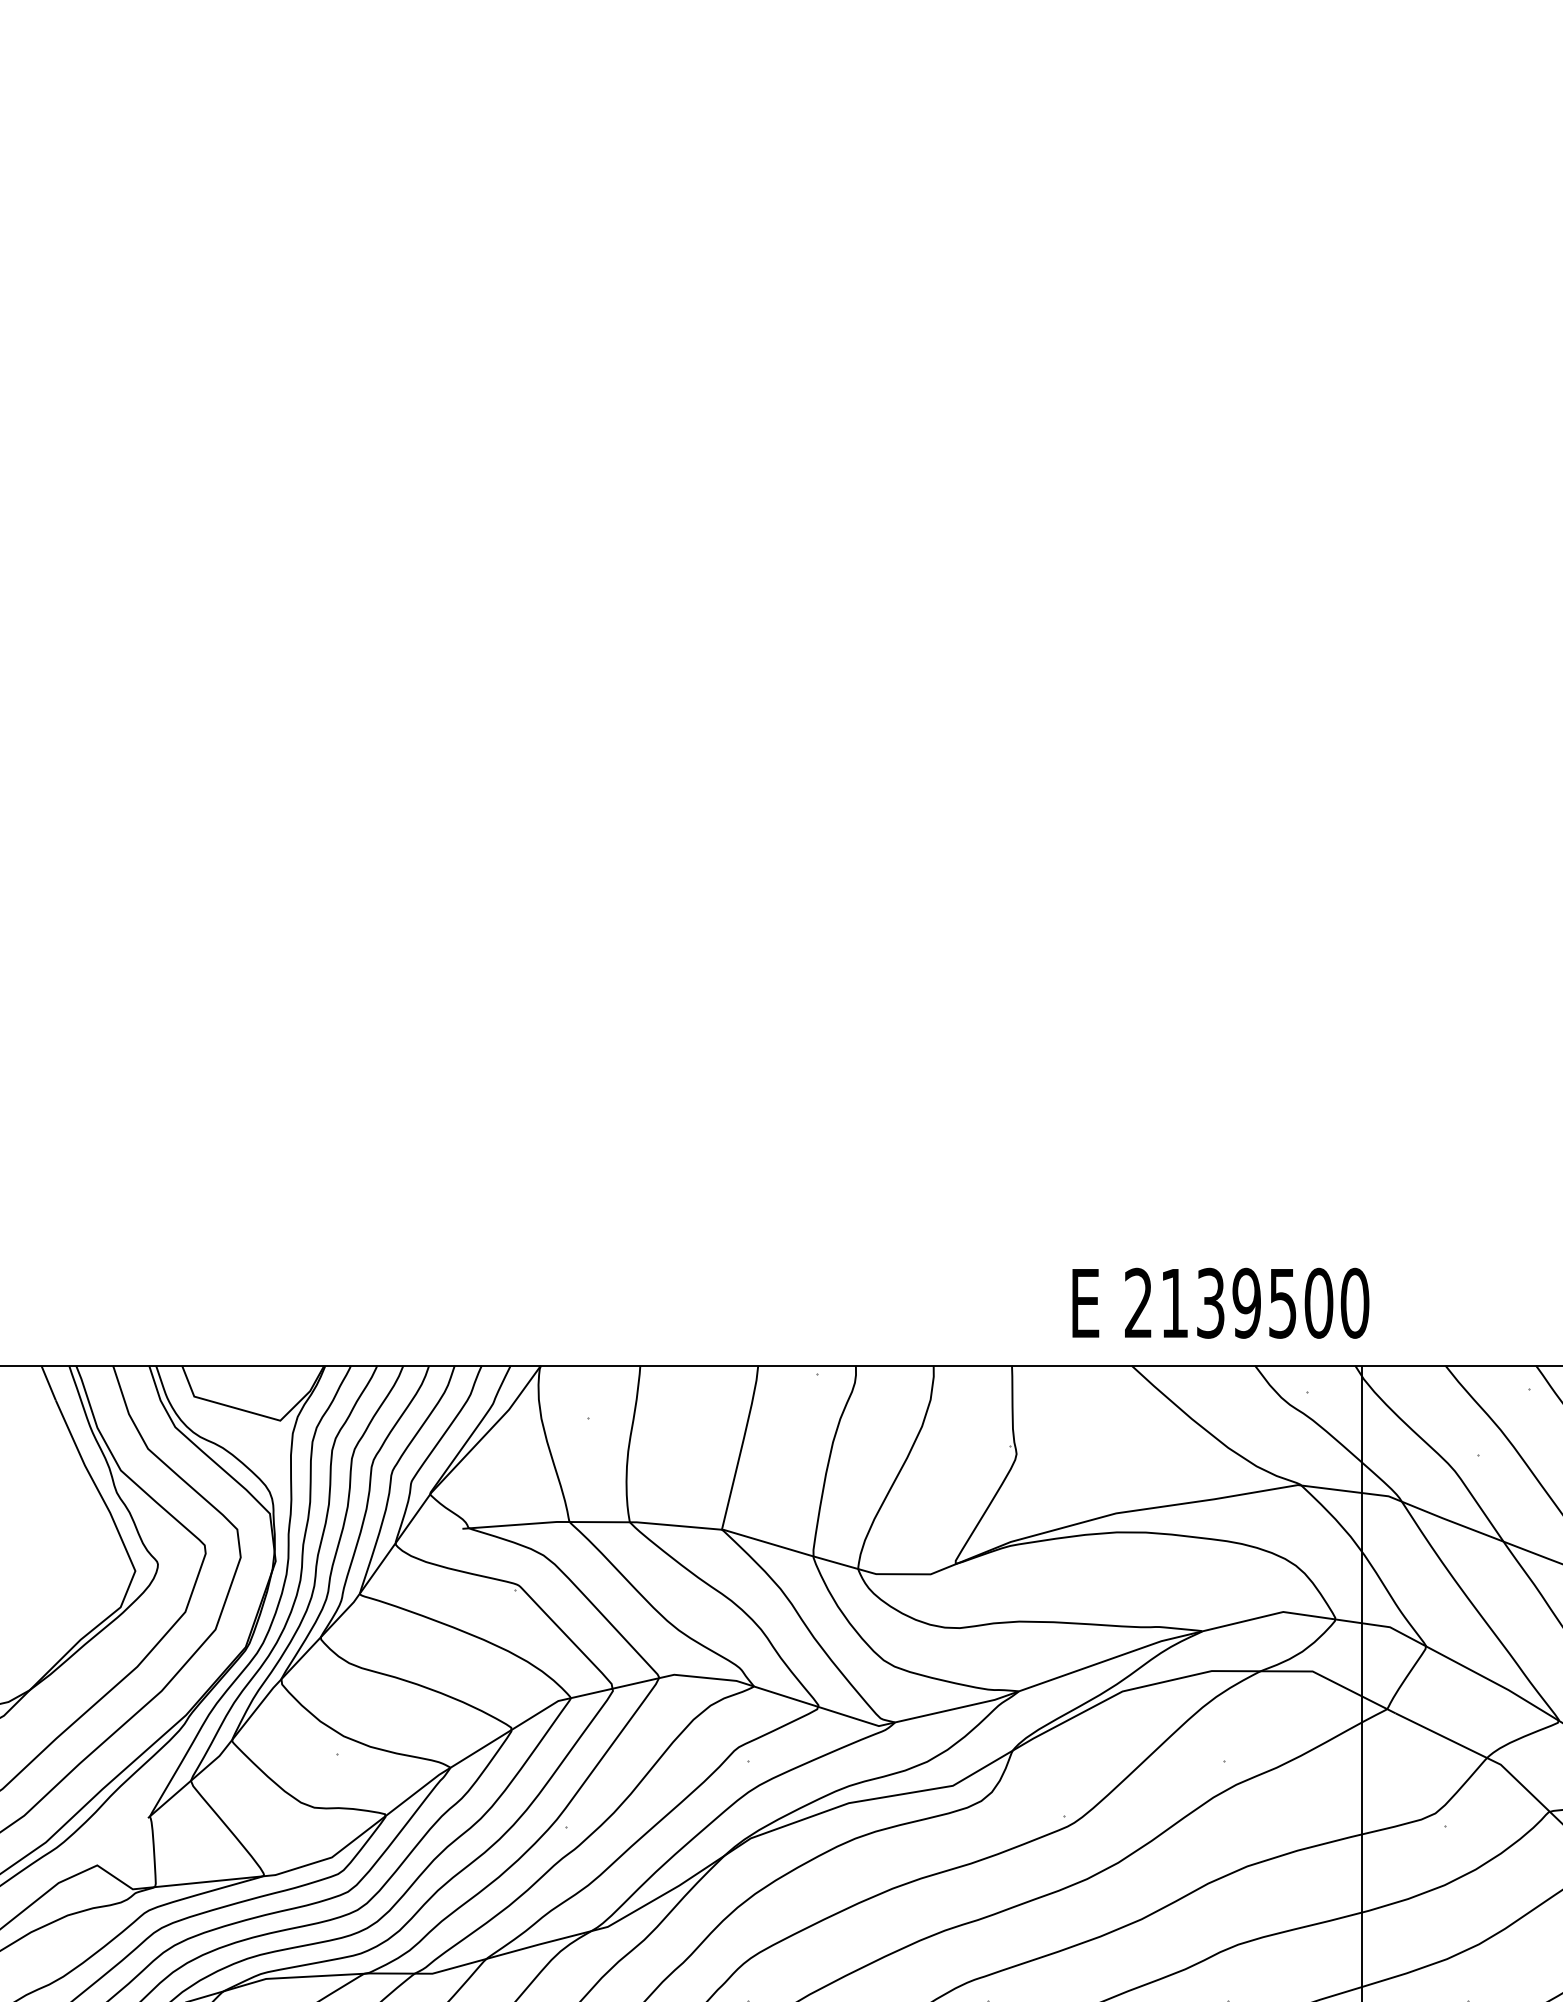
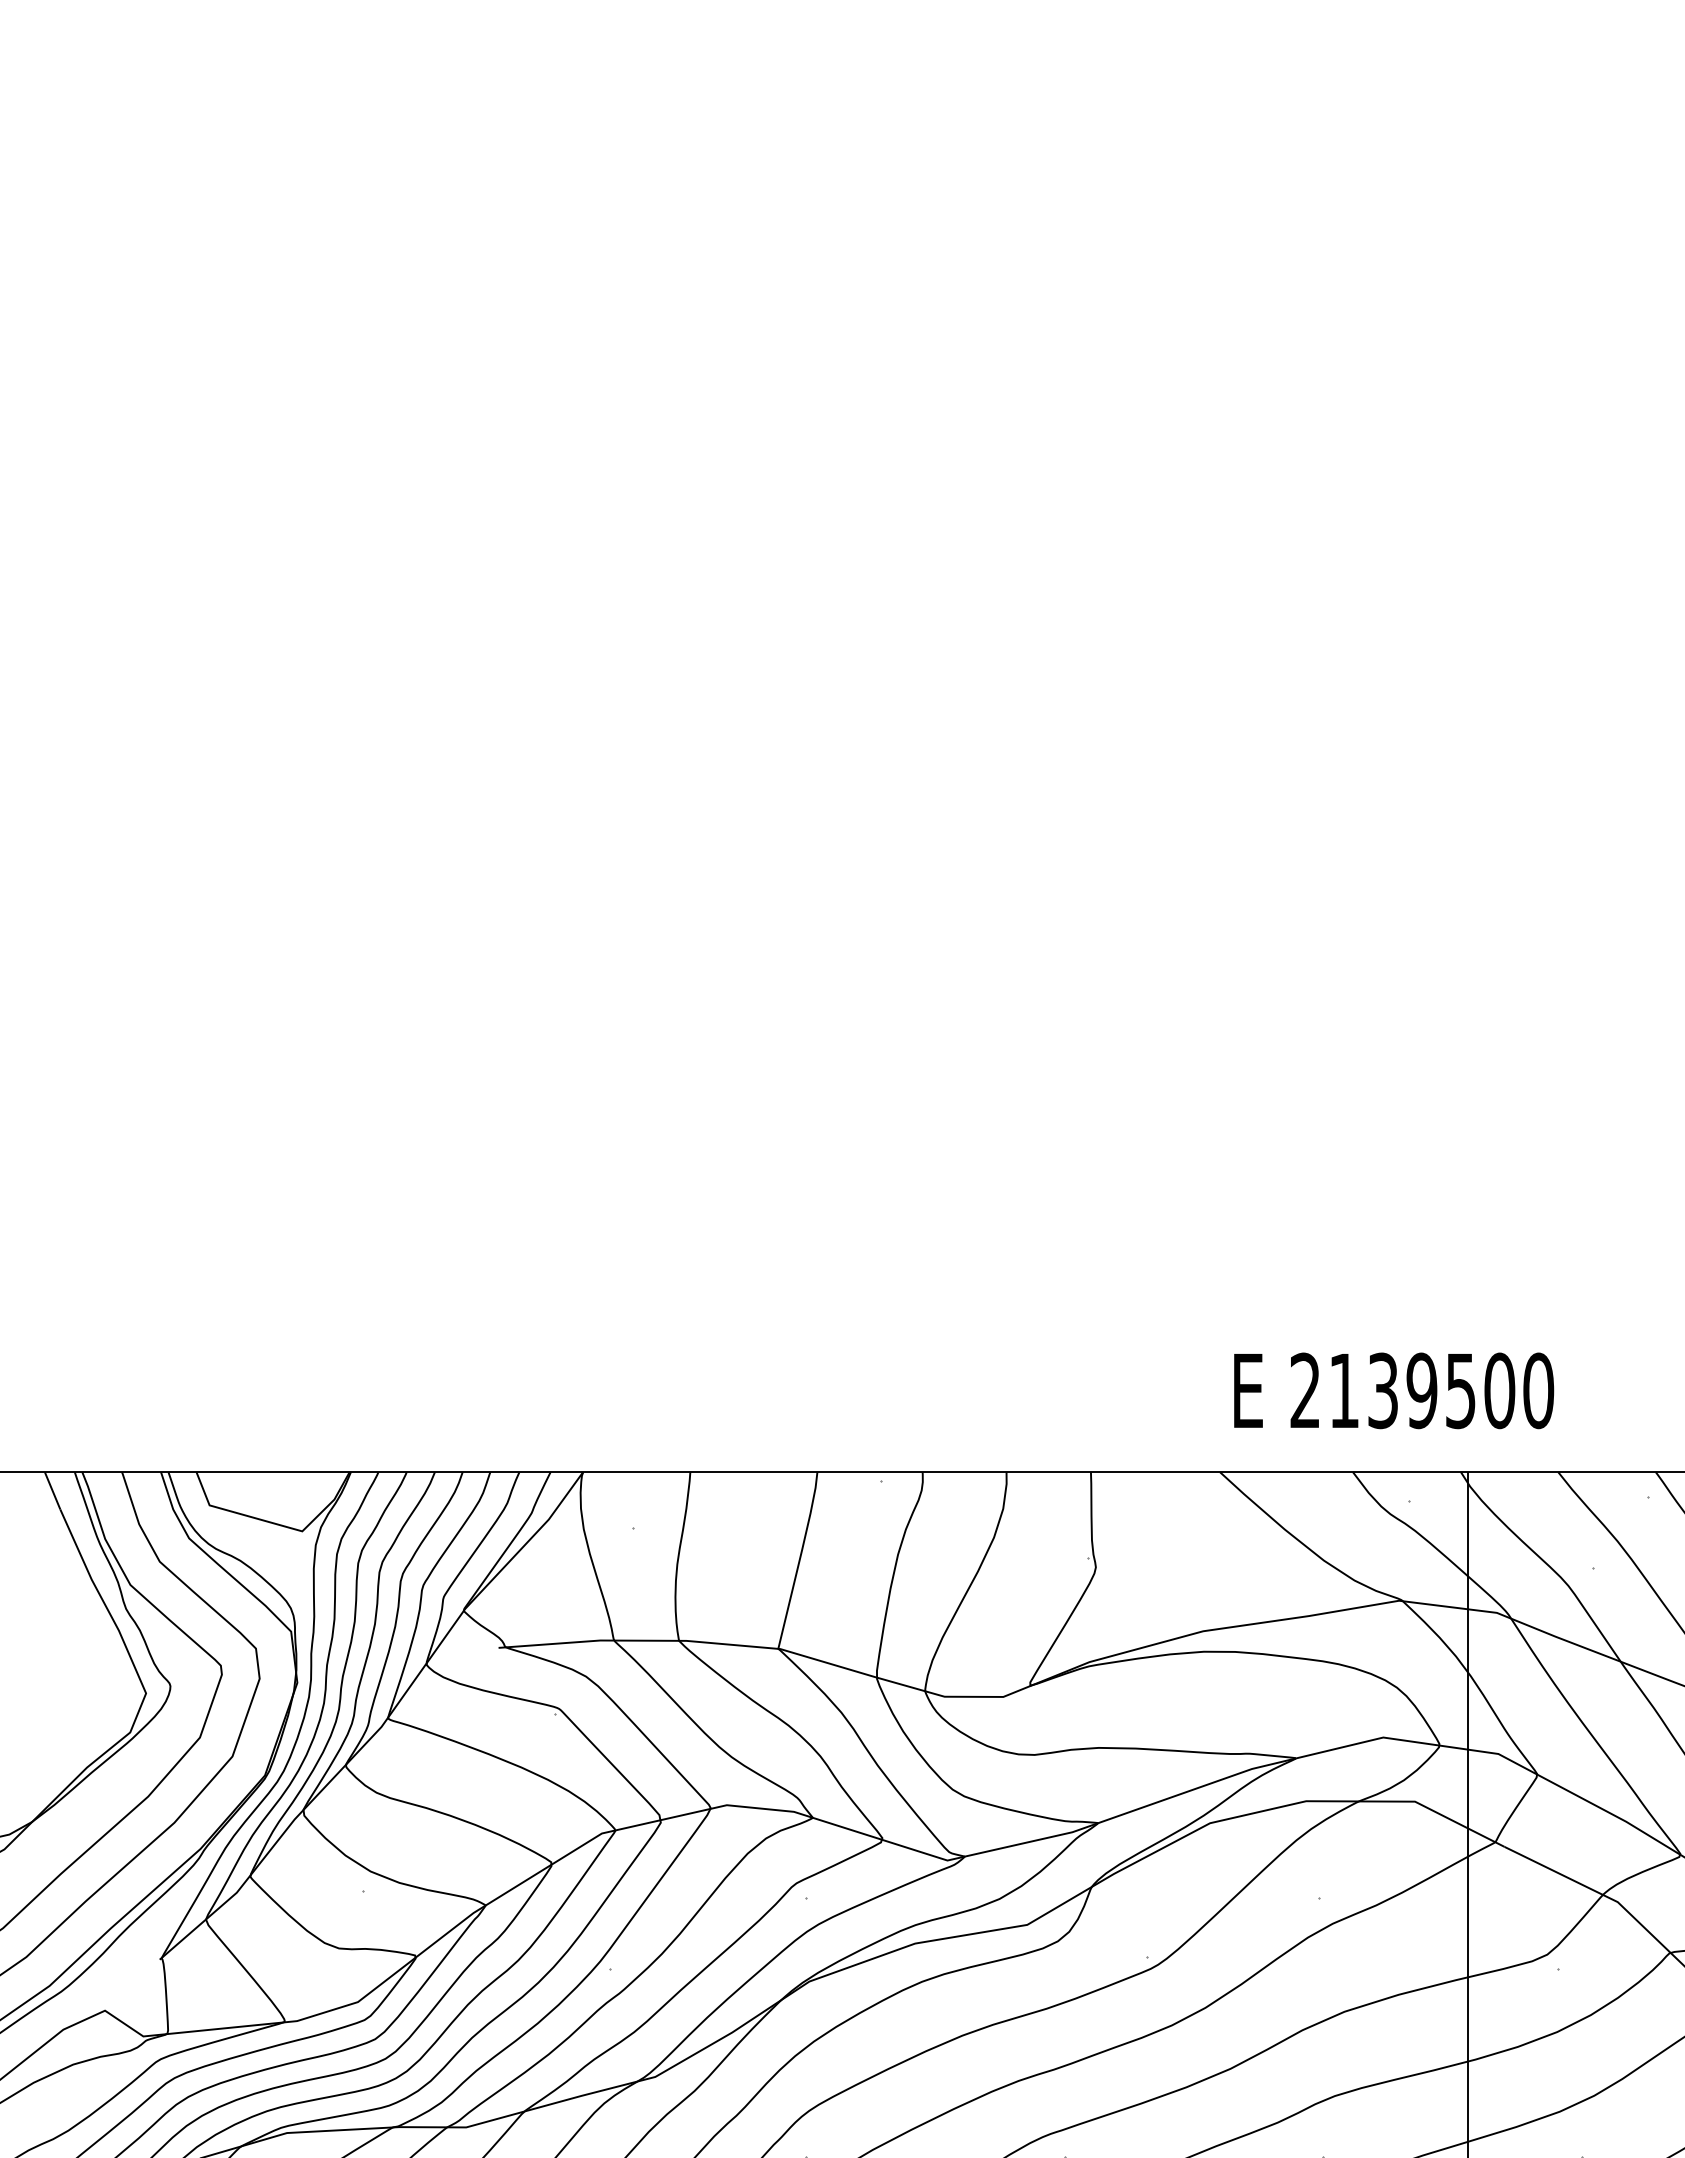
text: (1221, 1302) -> (1394, 1390), moved

